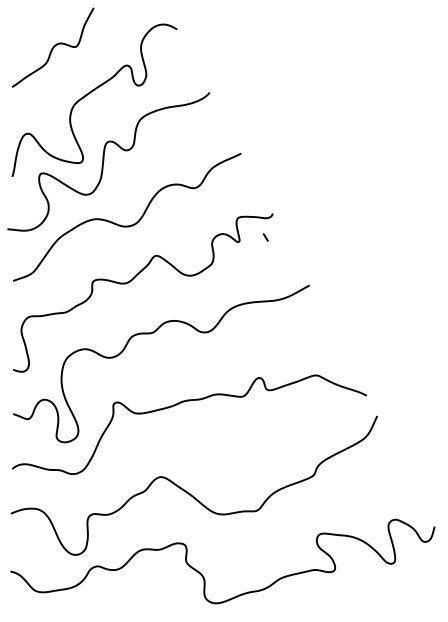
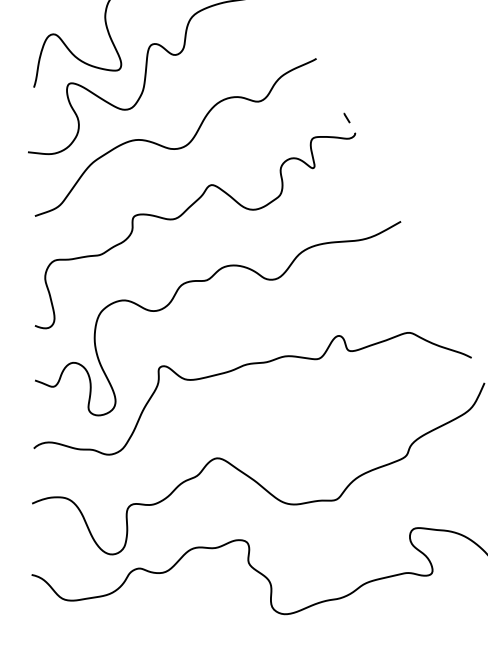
curve: (265, 237) -> (346, 118), moved

